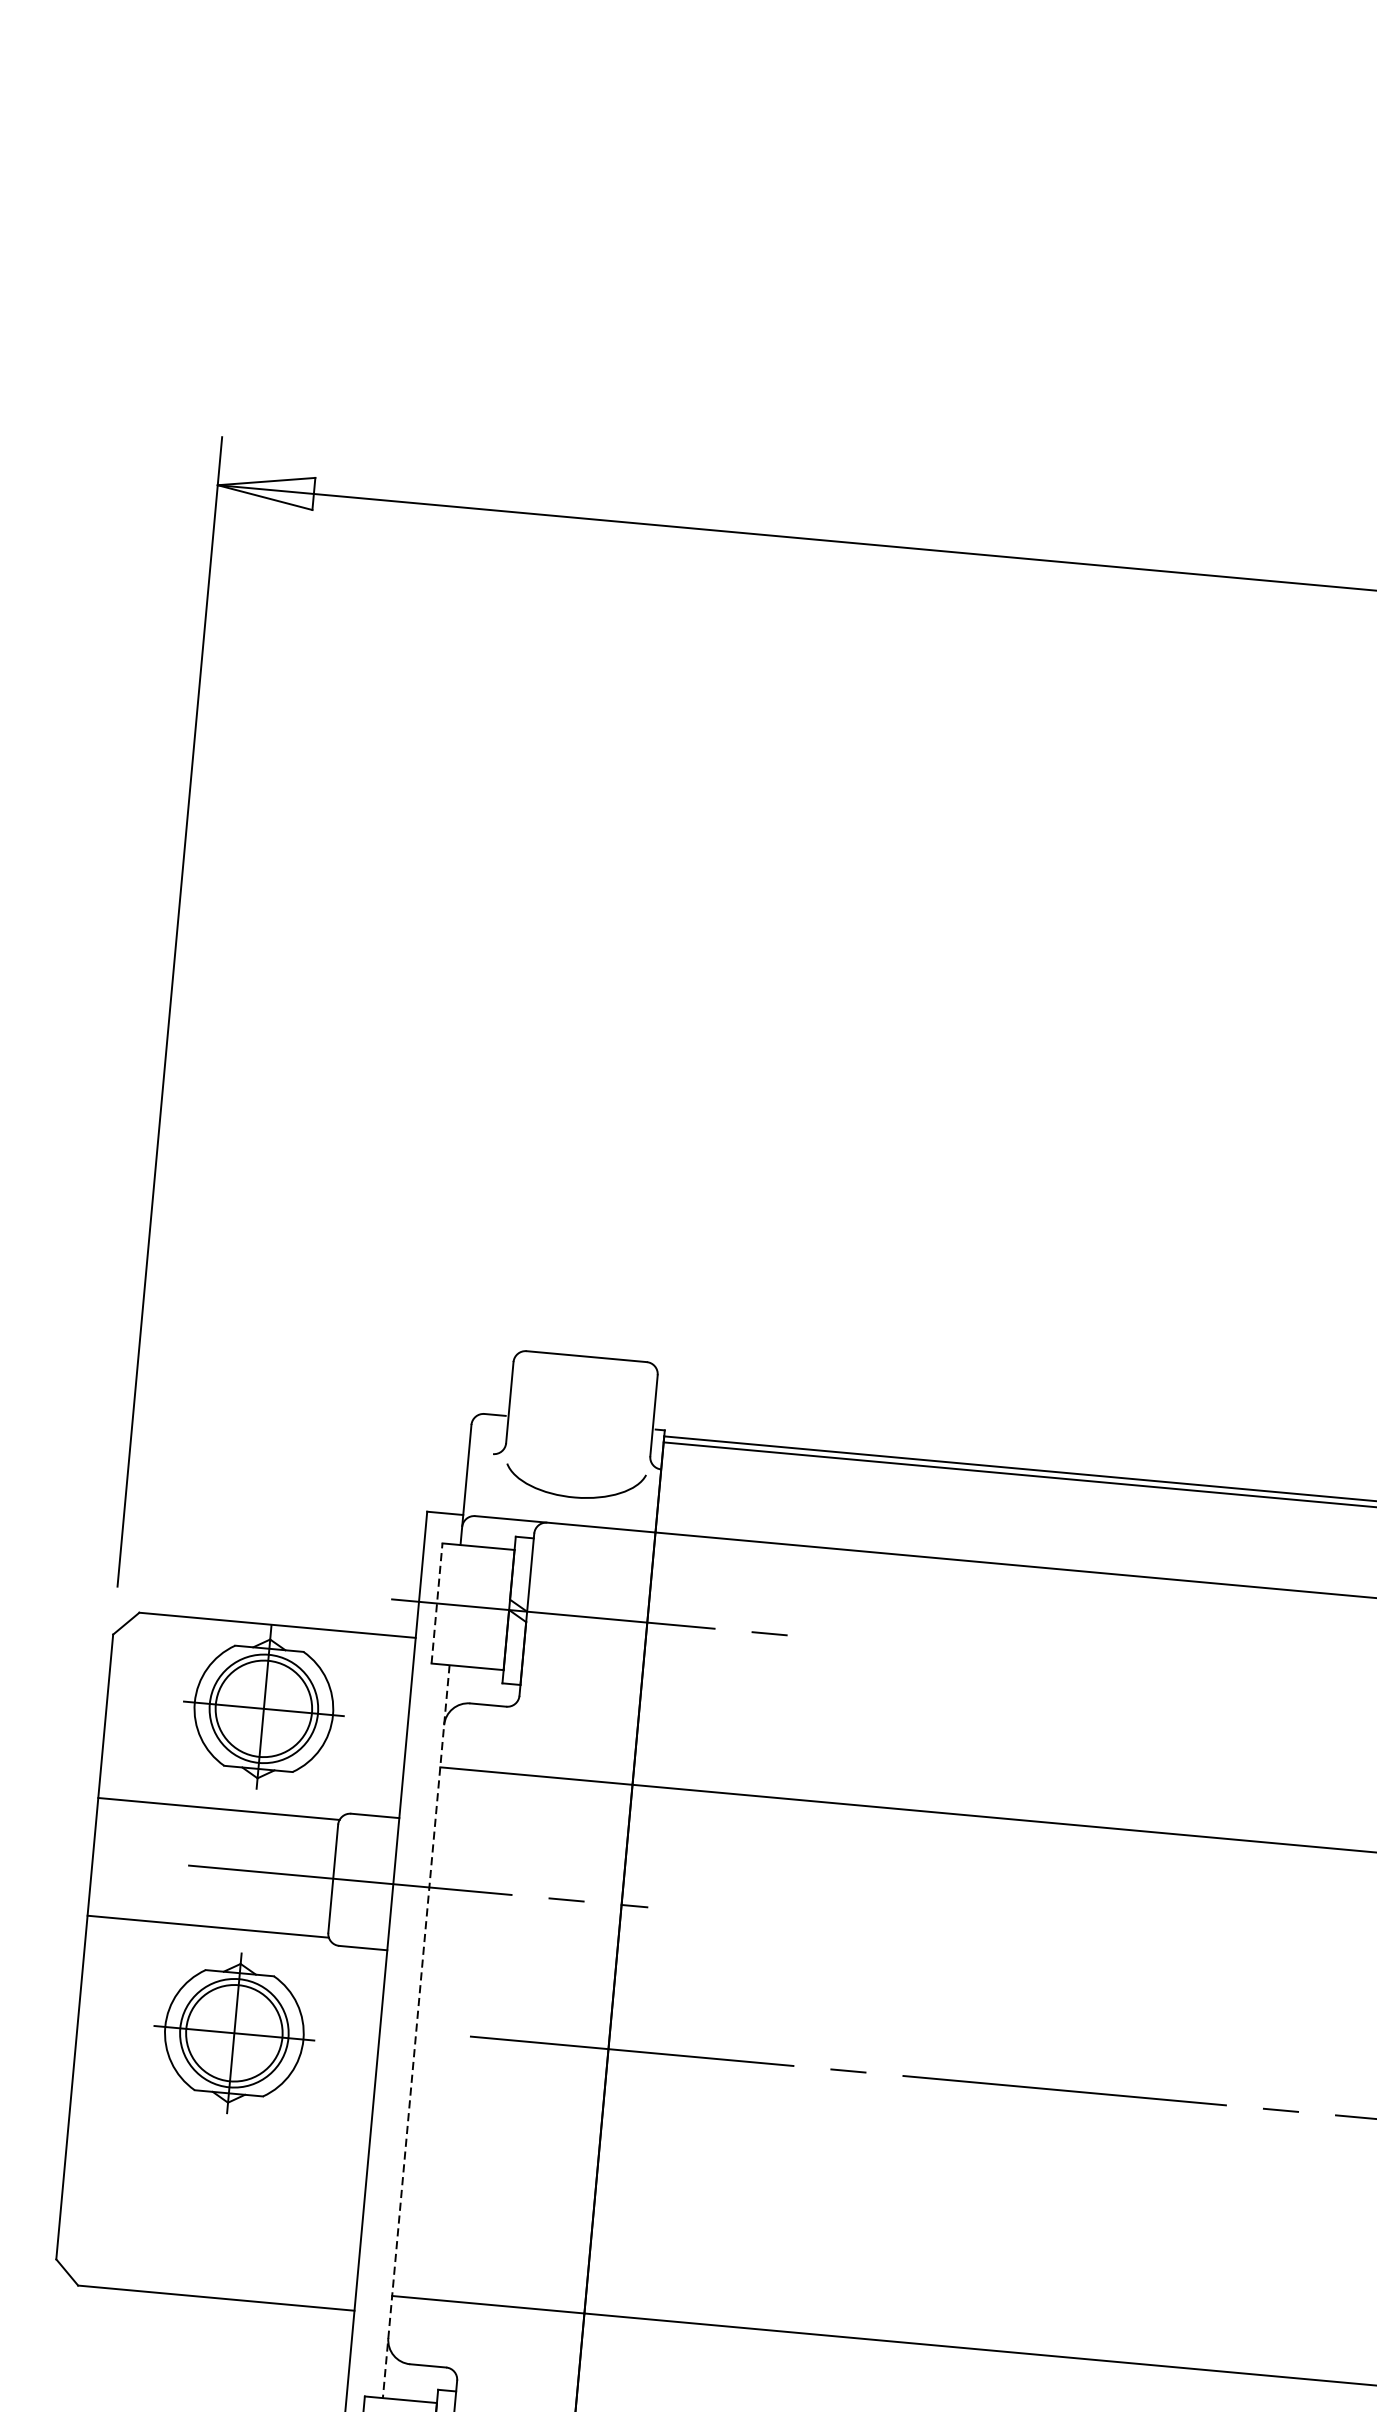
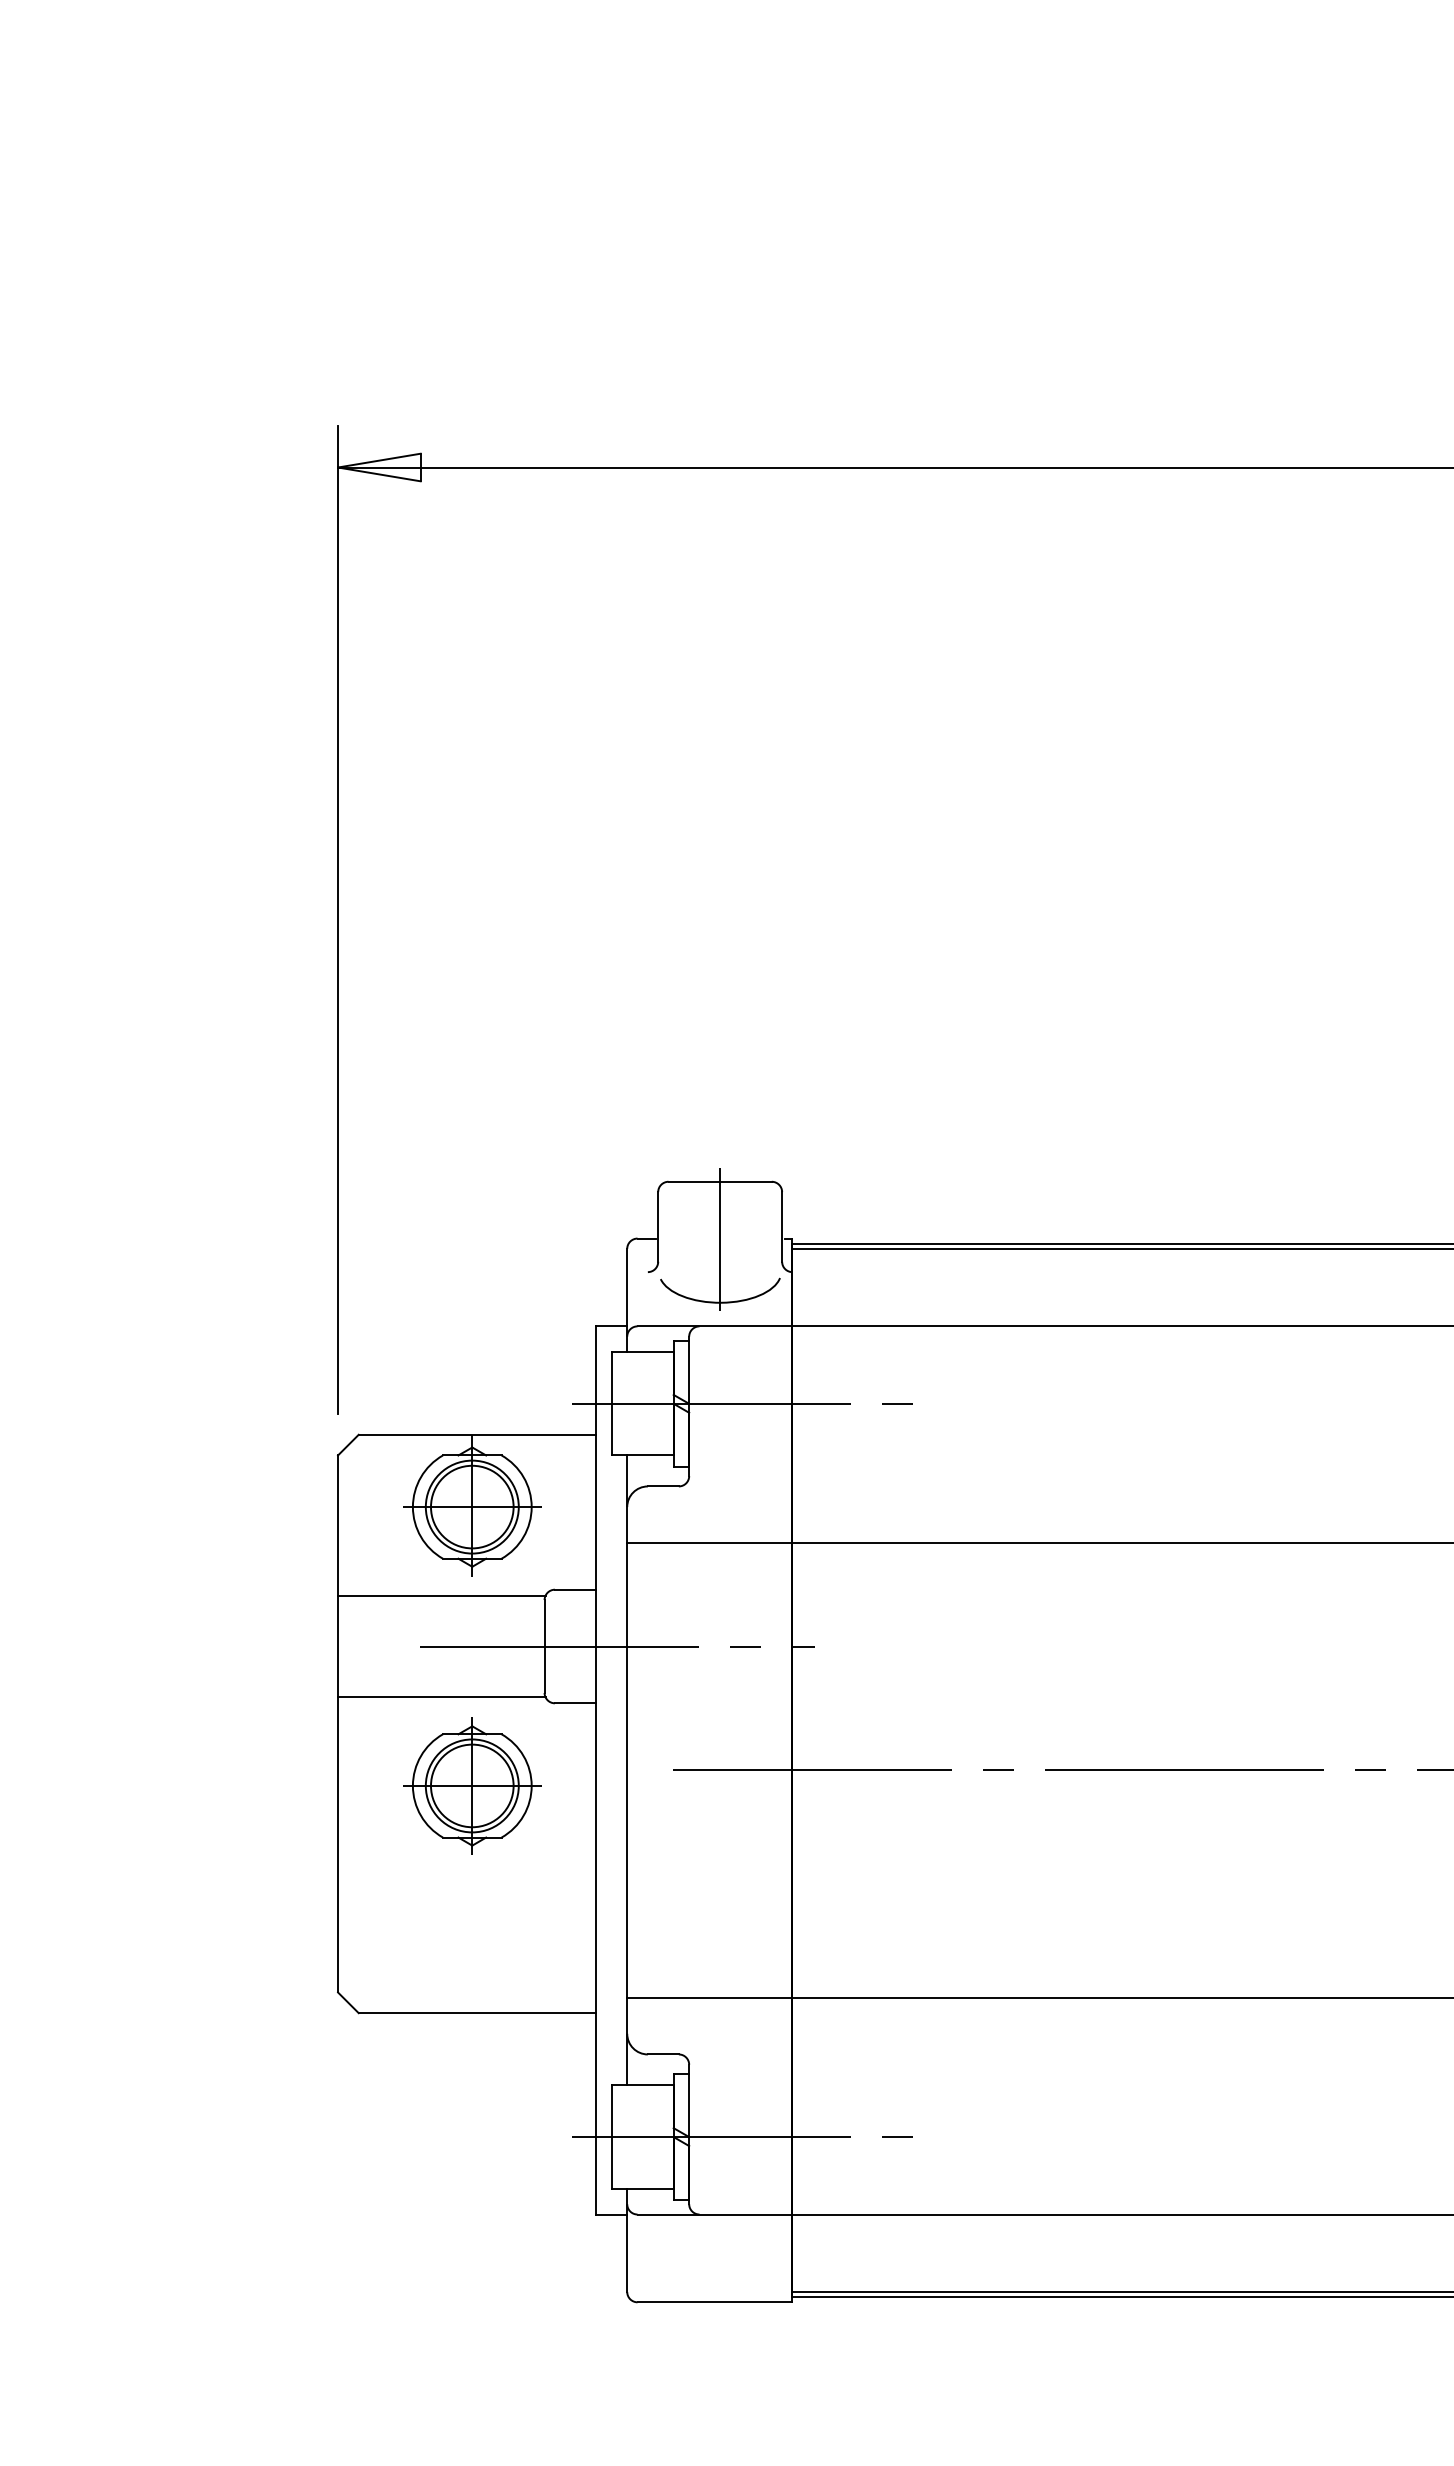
line: (580, 1423) -> (720, 1239), added
line: (436, 1603) -> (611, 1403), dashed -> solid
line: (416, 2031) -> (627, 1770), dashed -> solid

